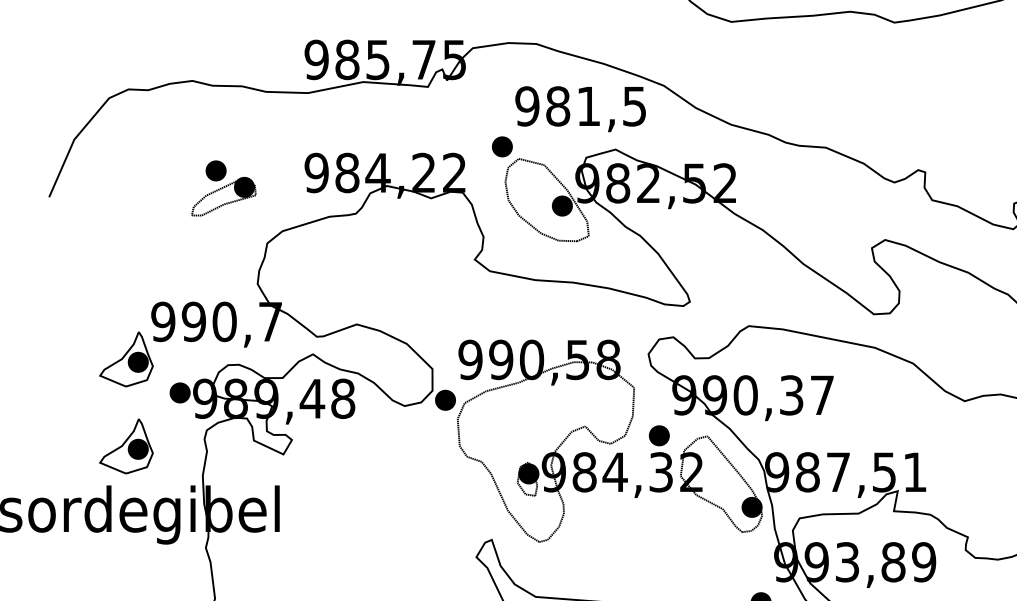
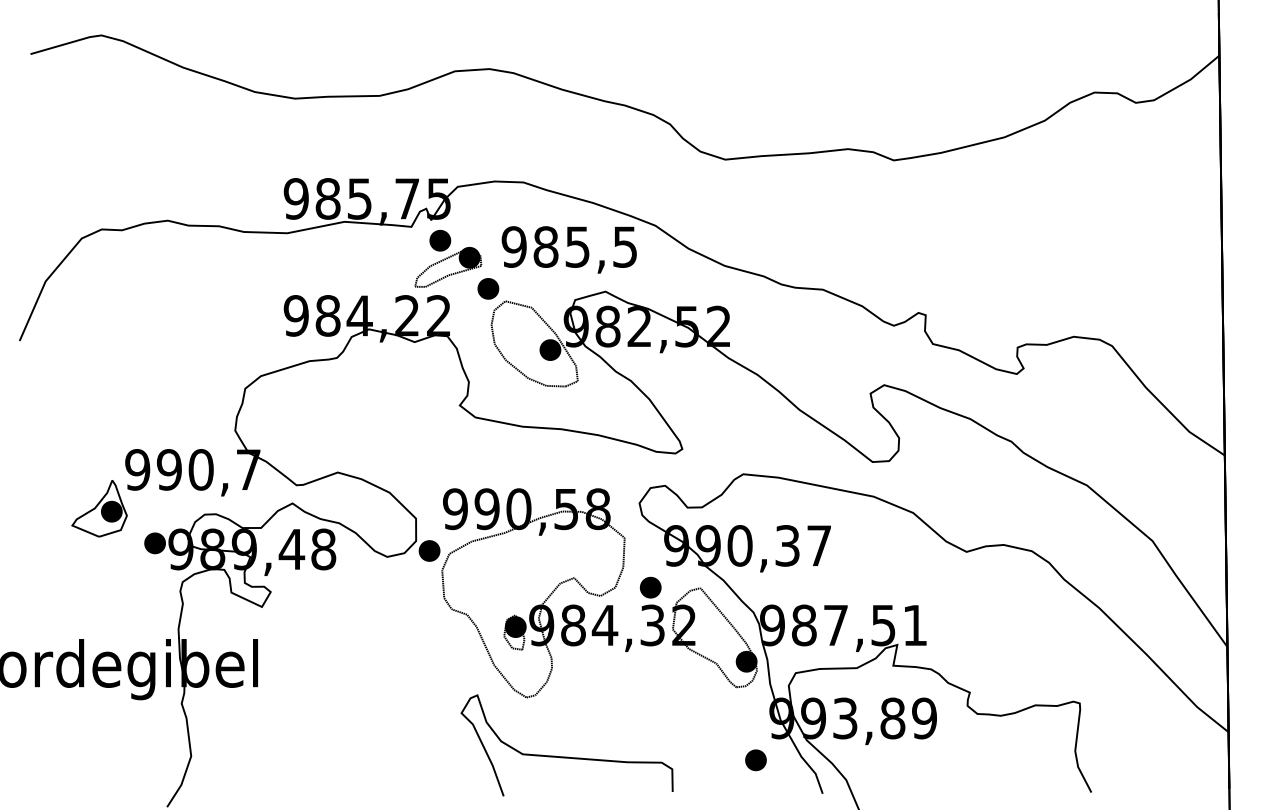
text: (588, 105) -> (577, 246), 981,5 -> 985,5
part: (224, 188) -> (448, 258), moved
part: (126, 446) -> (99, 598), removed

